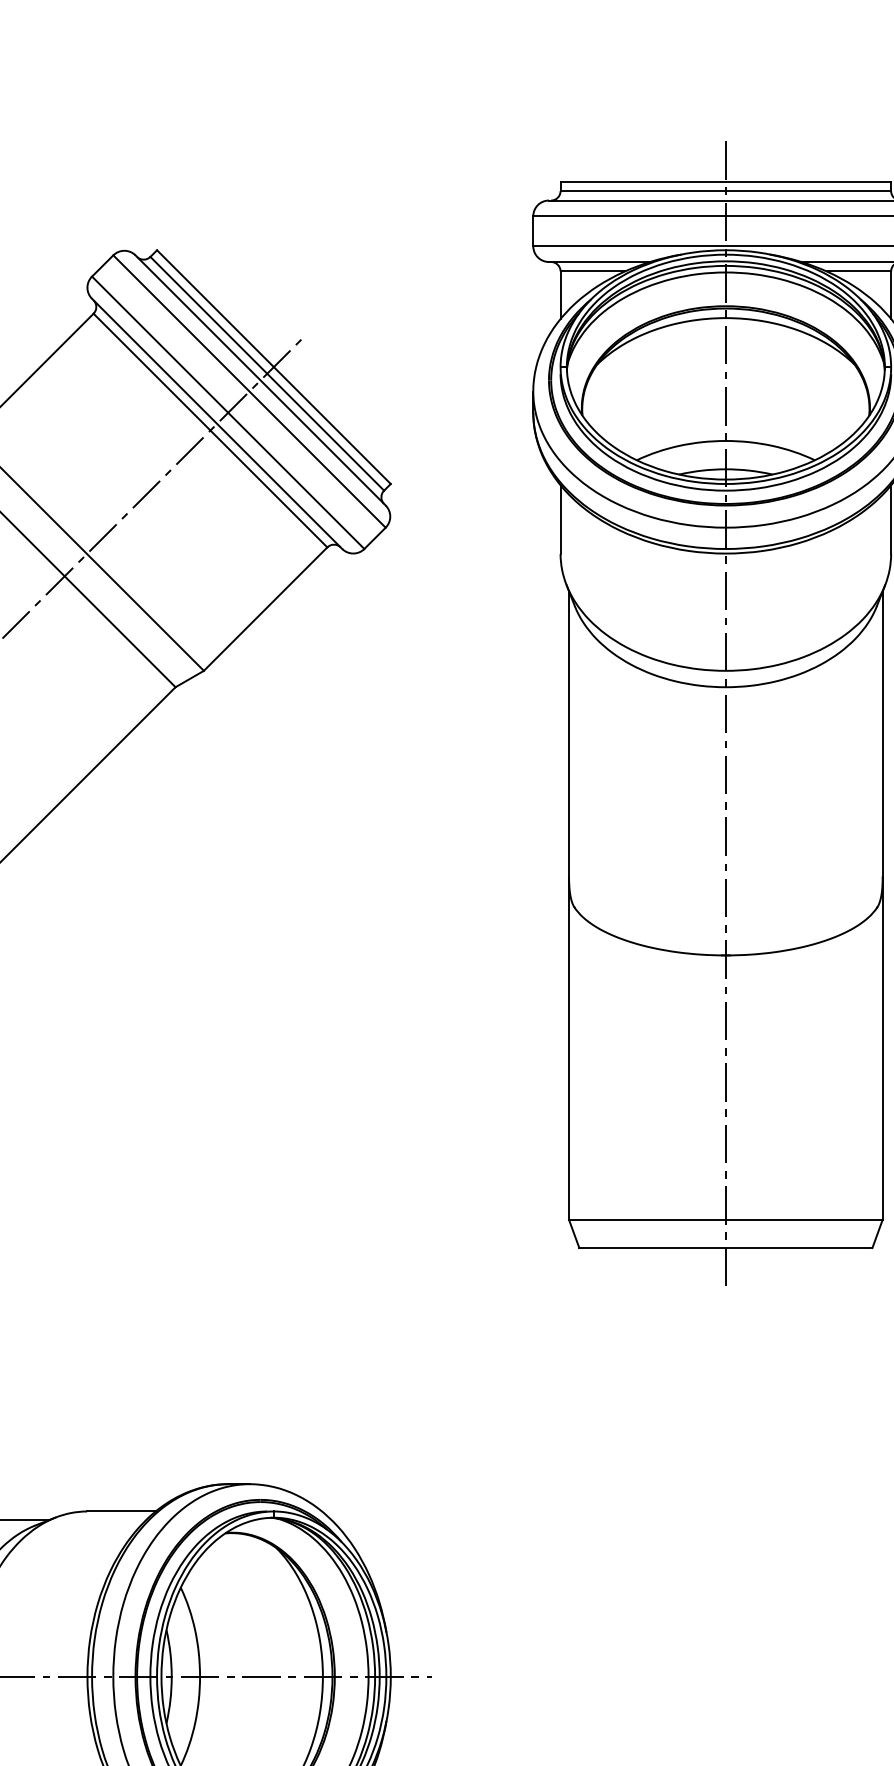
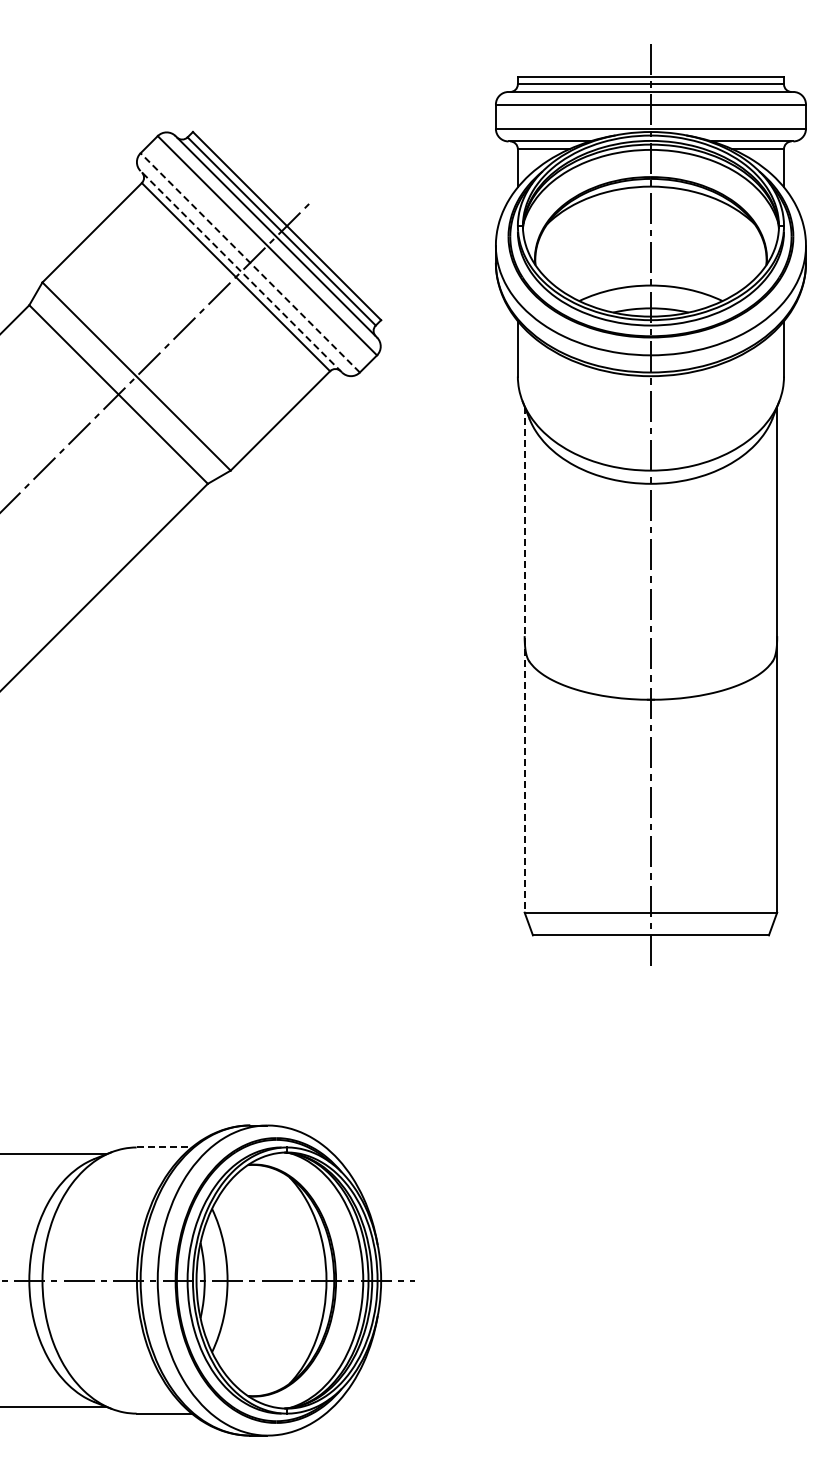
line: (227, 412) -> (249, 262), solid -> dashed
line: (217, 423) -> (241, 271), solid -> dashed
line: (568, 905) -> (524, 659), solid -> dashed
line: (121, 1511) -> (164, 1147), solid -> dashed

